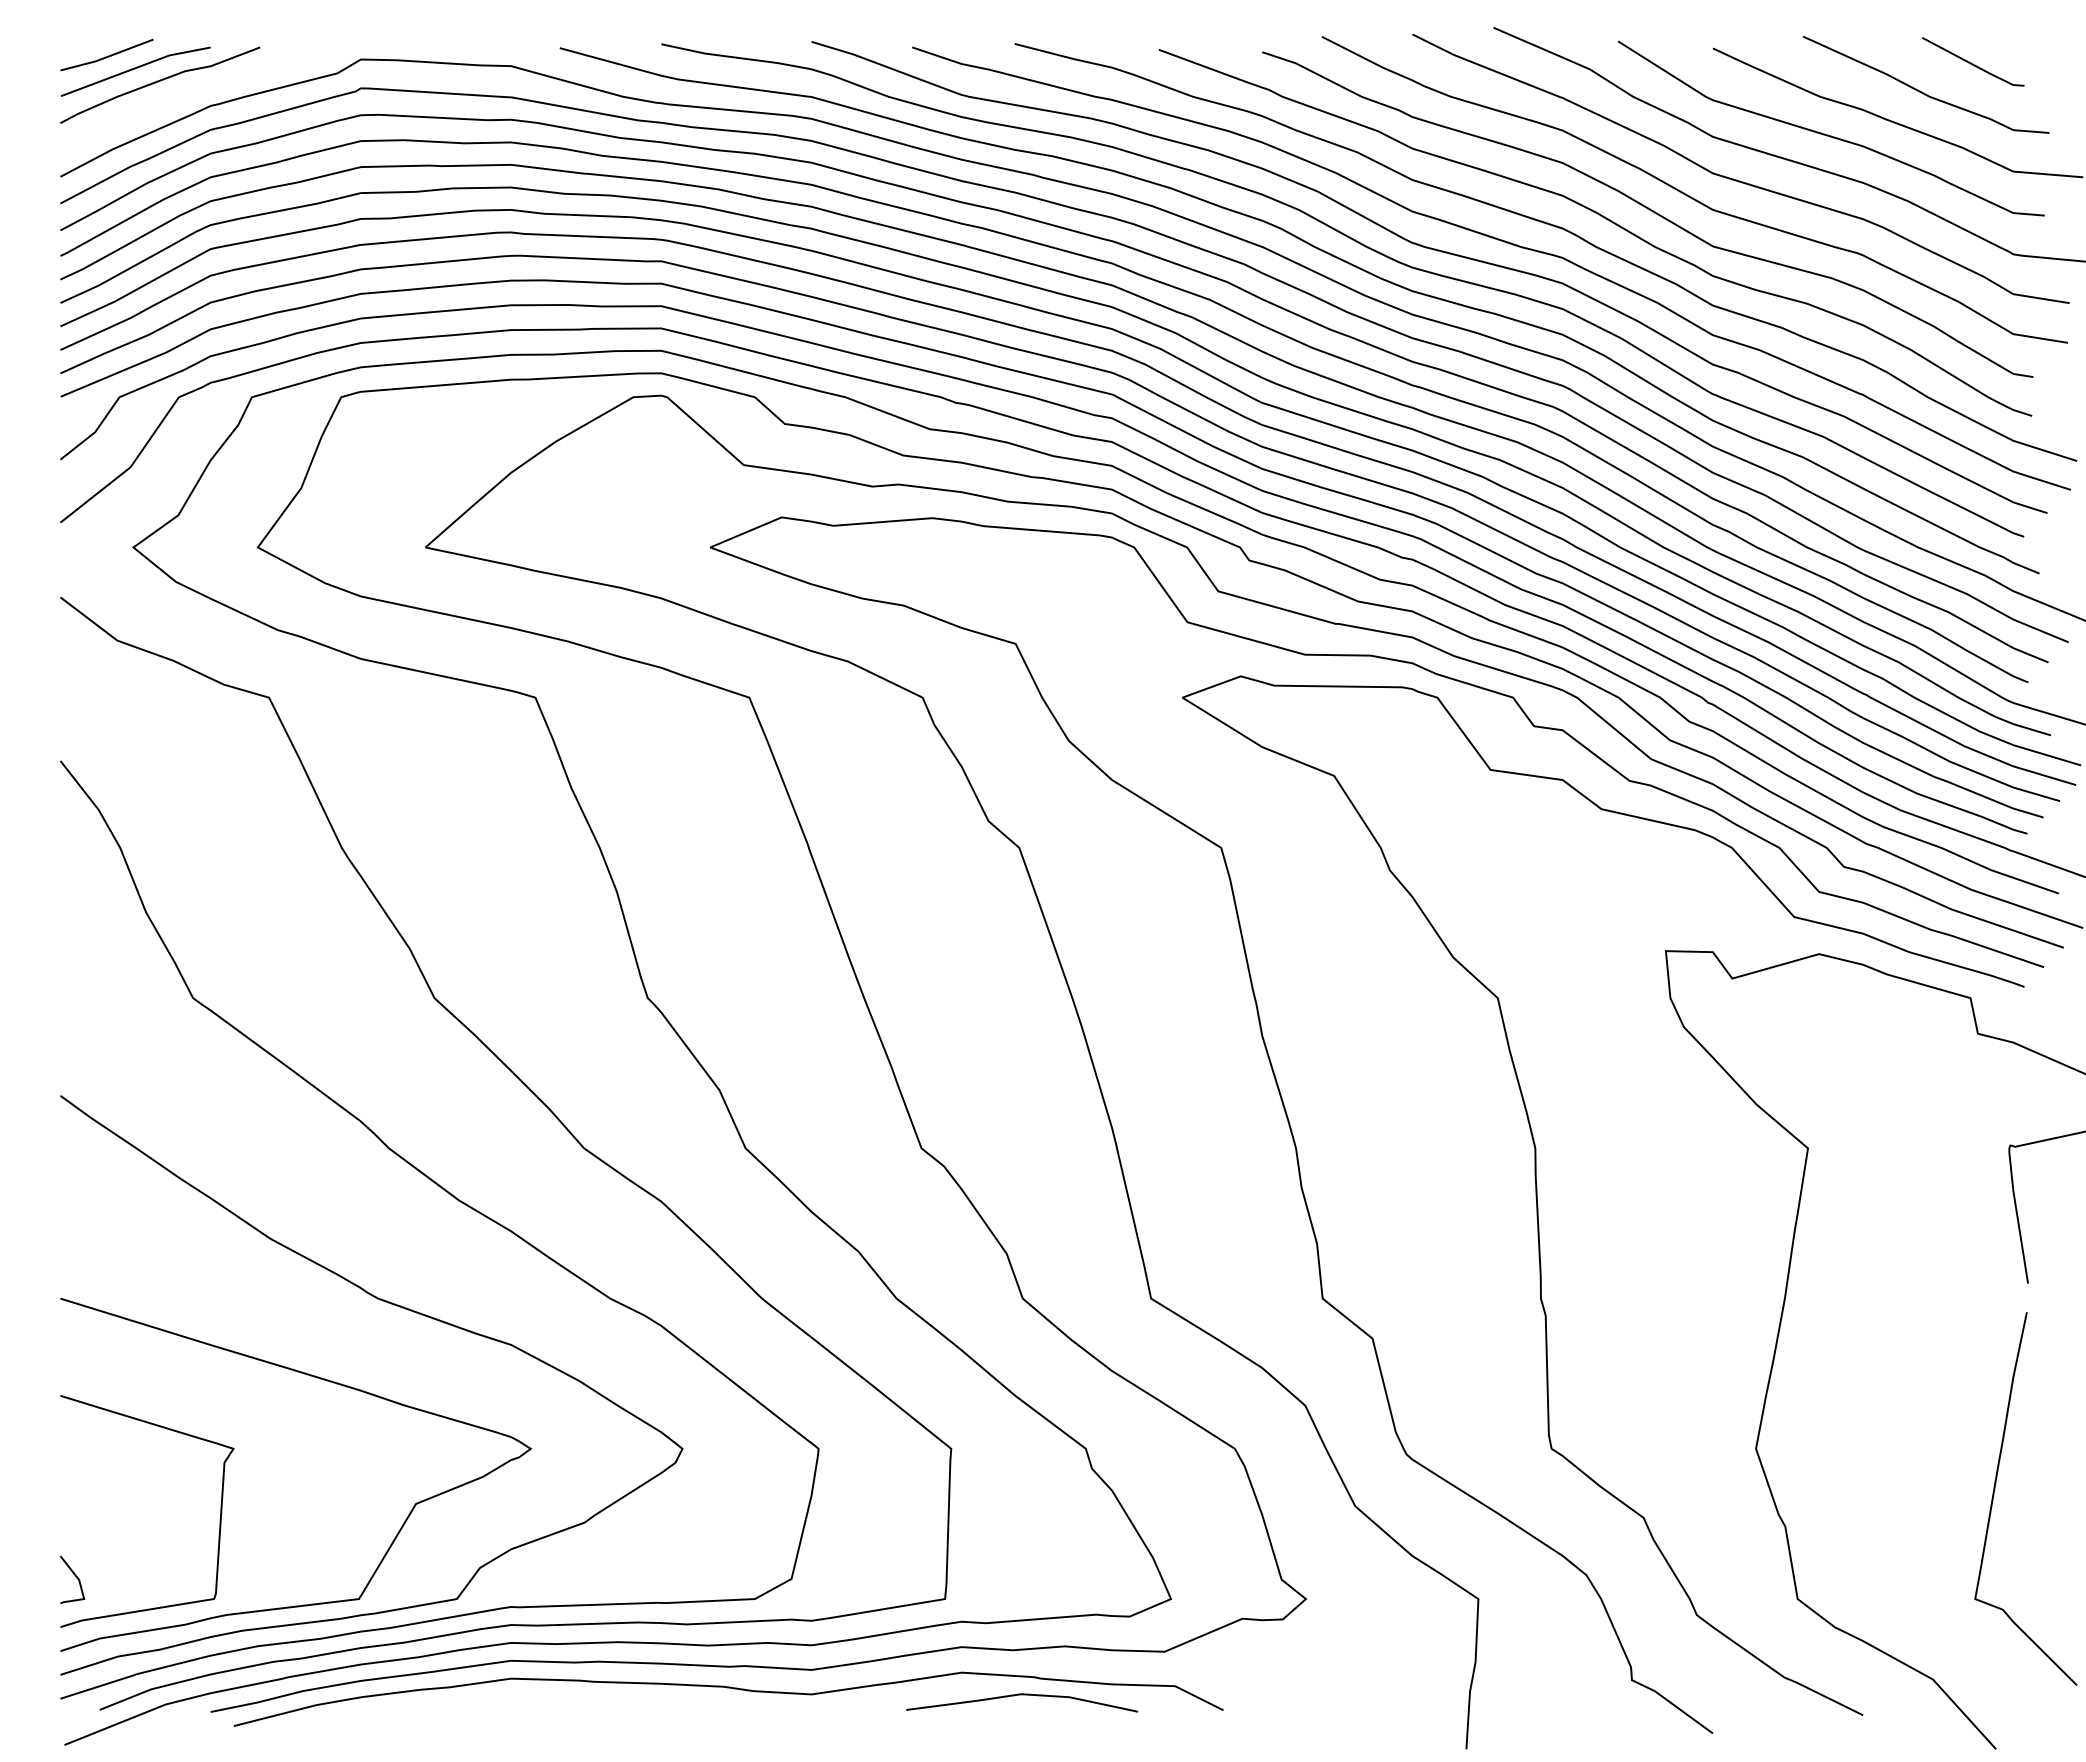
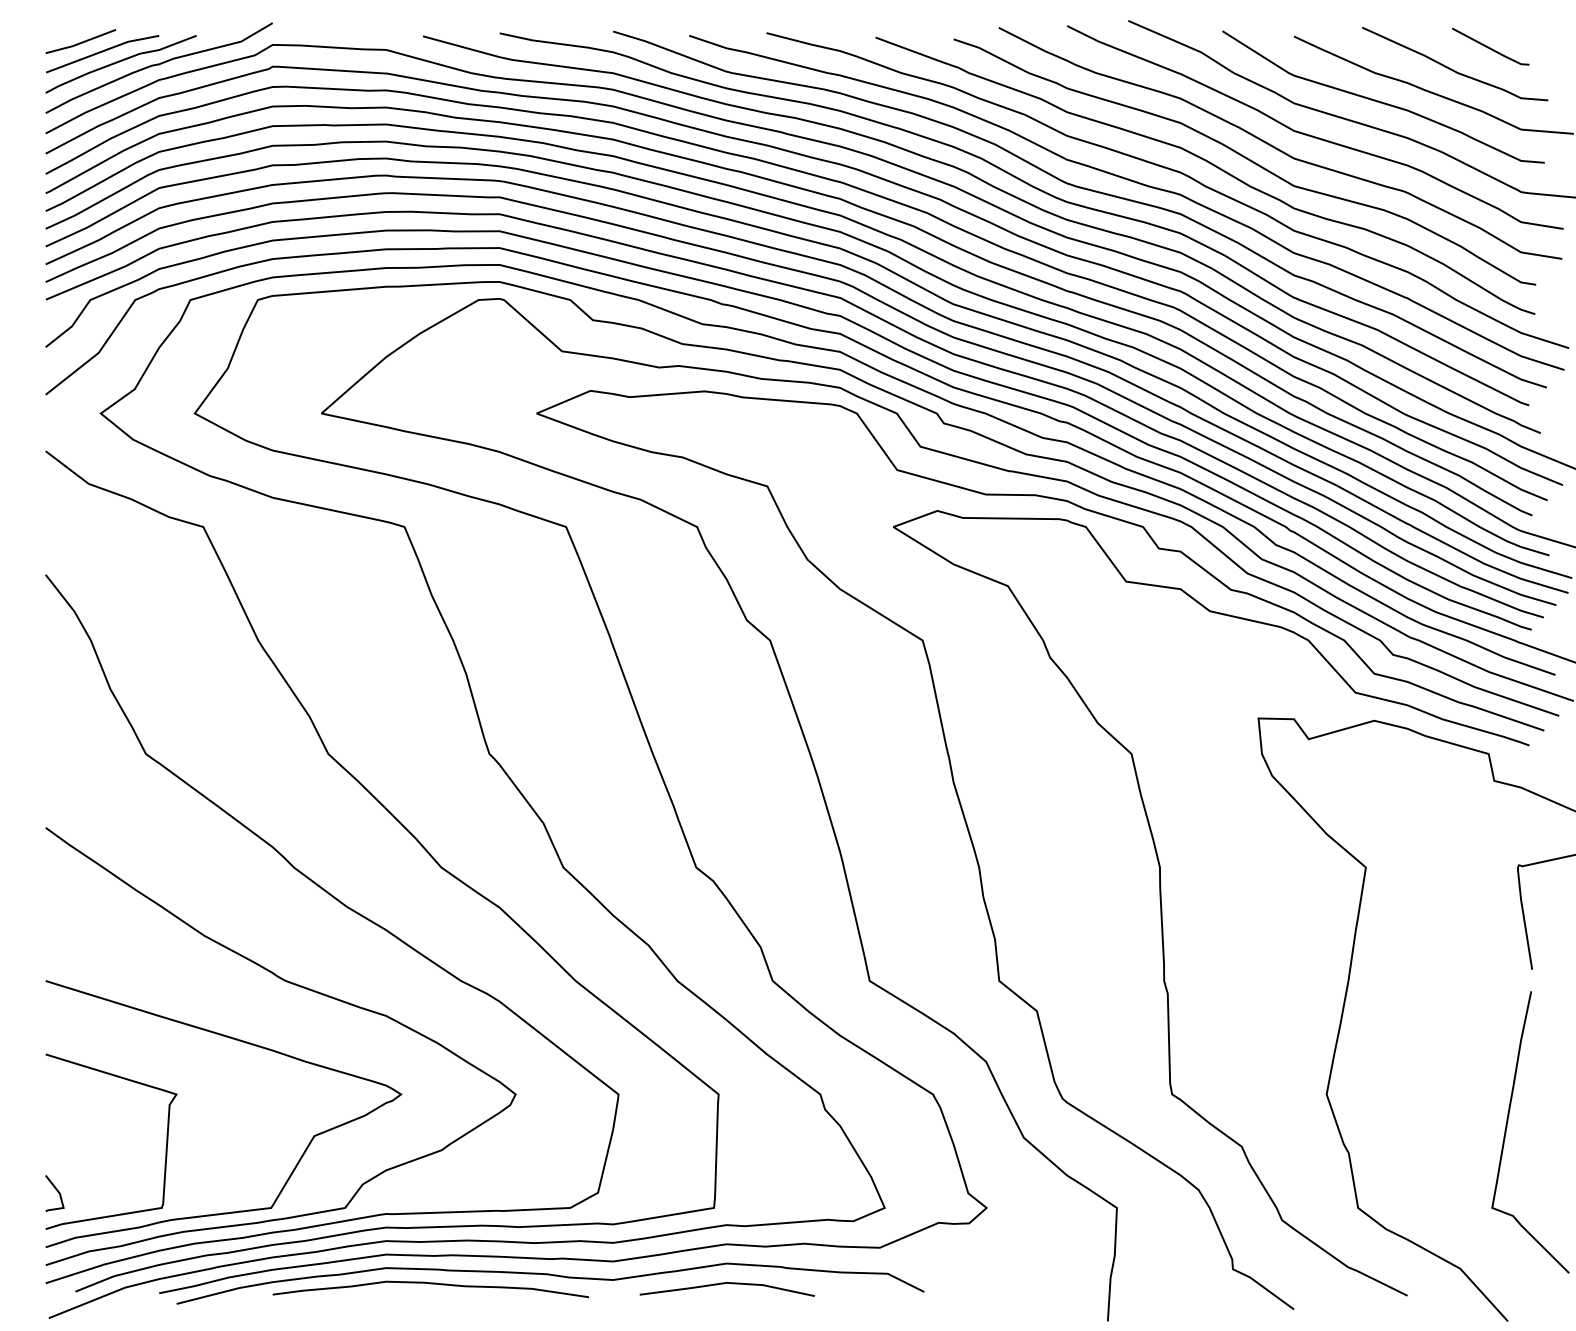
curve: (209, 86) -> (158, 65), added
line: (1018, 1696) -> (724, 1284), moved
curve: (569, 1700) -> (430, 1284), added

